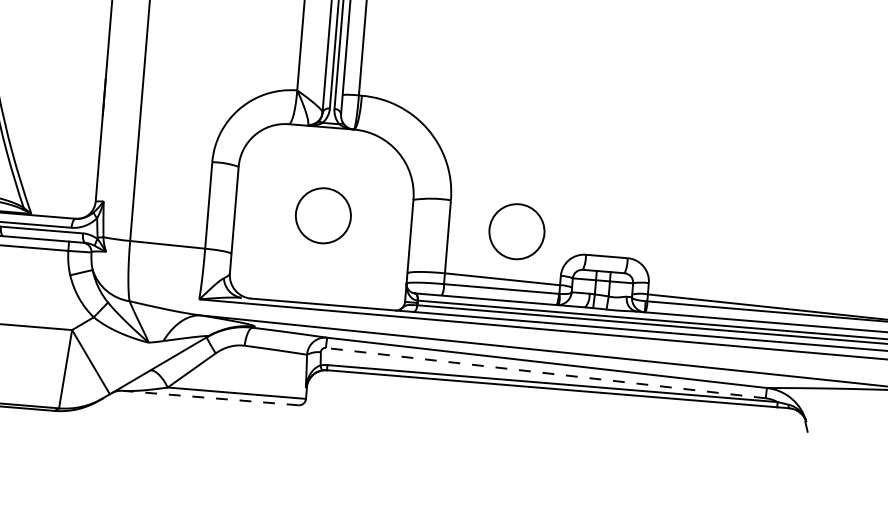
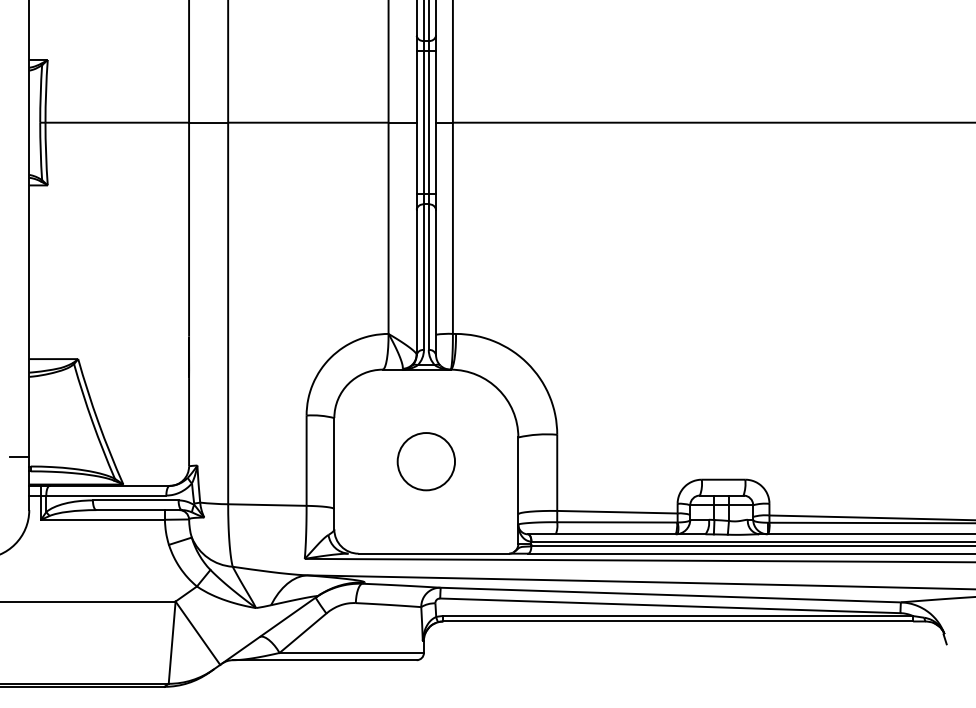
circle: (516, 231) -> (627, 461), removed
line: (545, 372) -> (669, 605), dashed -> solid
line: (210, 398) -> (324, 660), dashed -> solid

